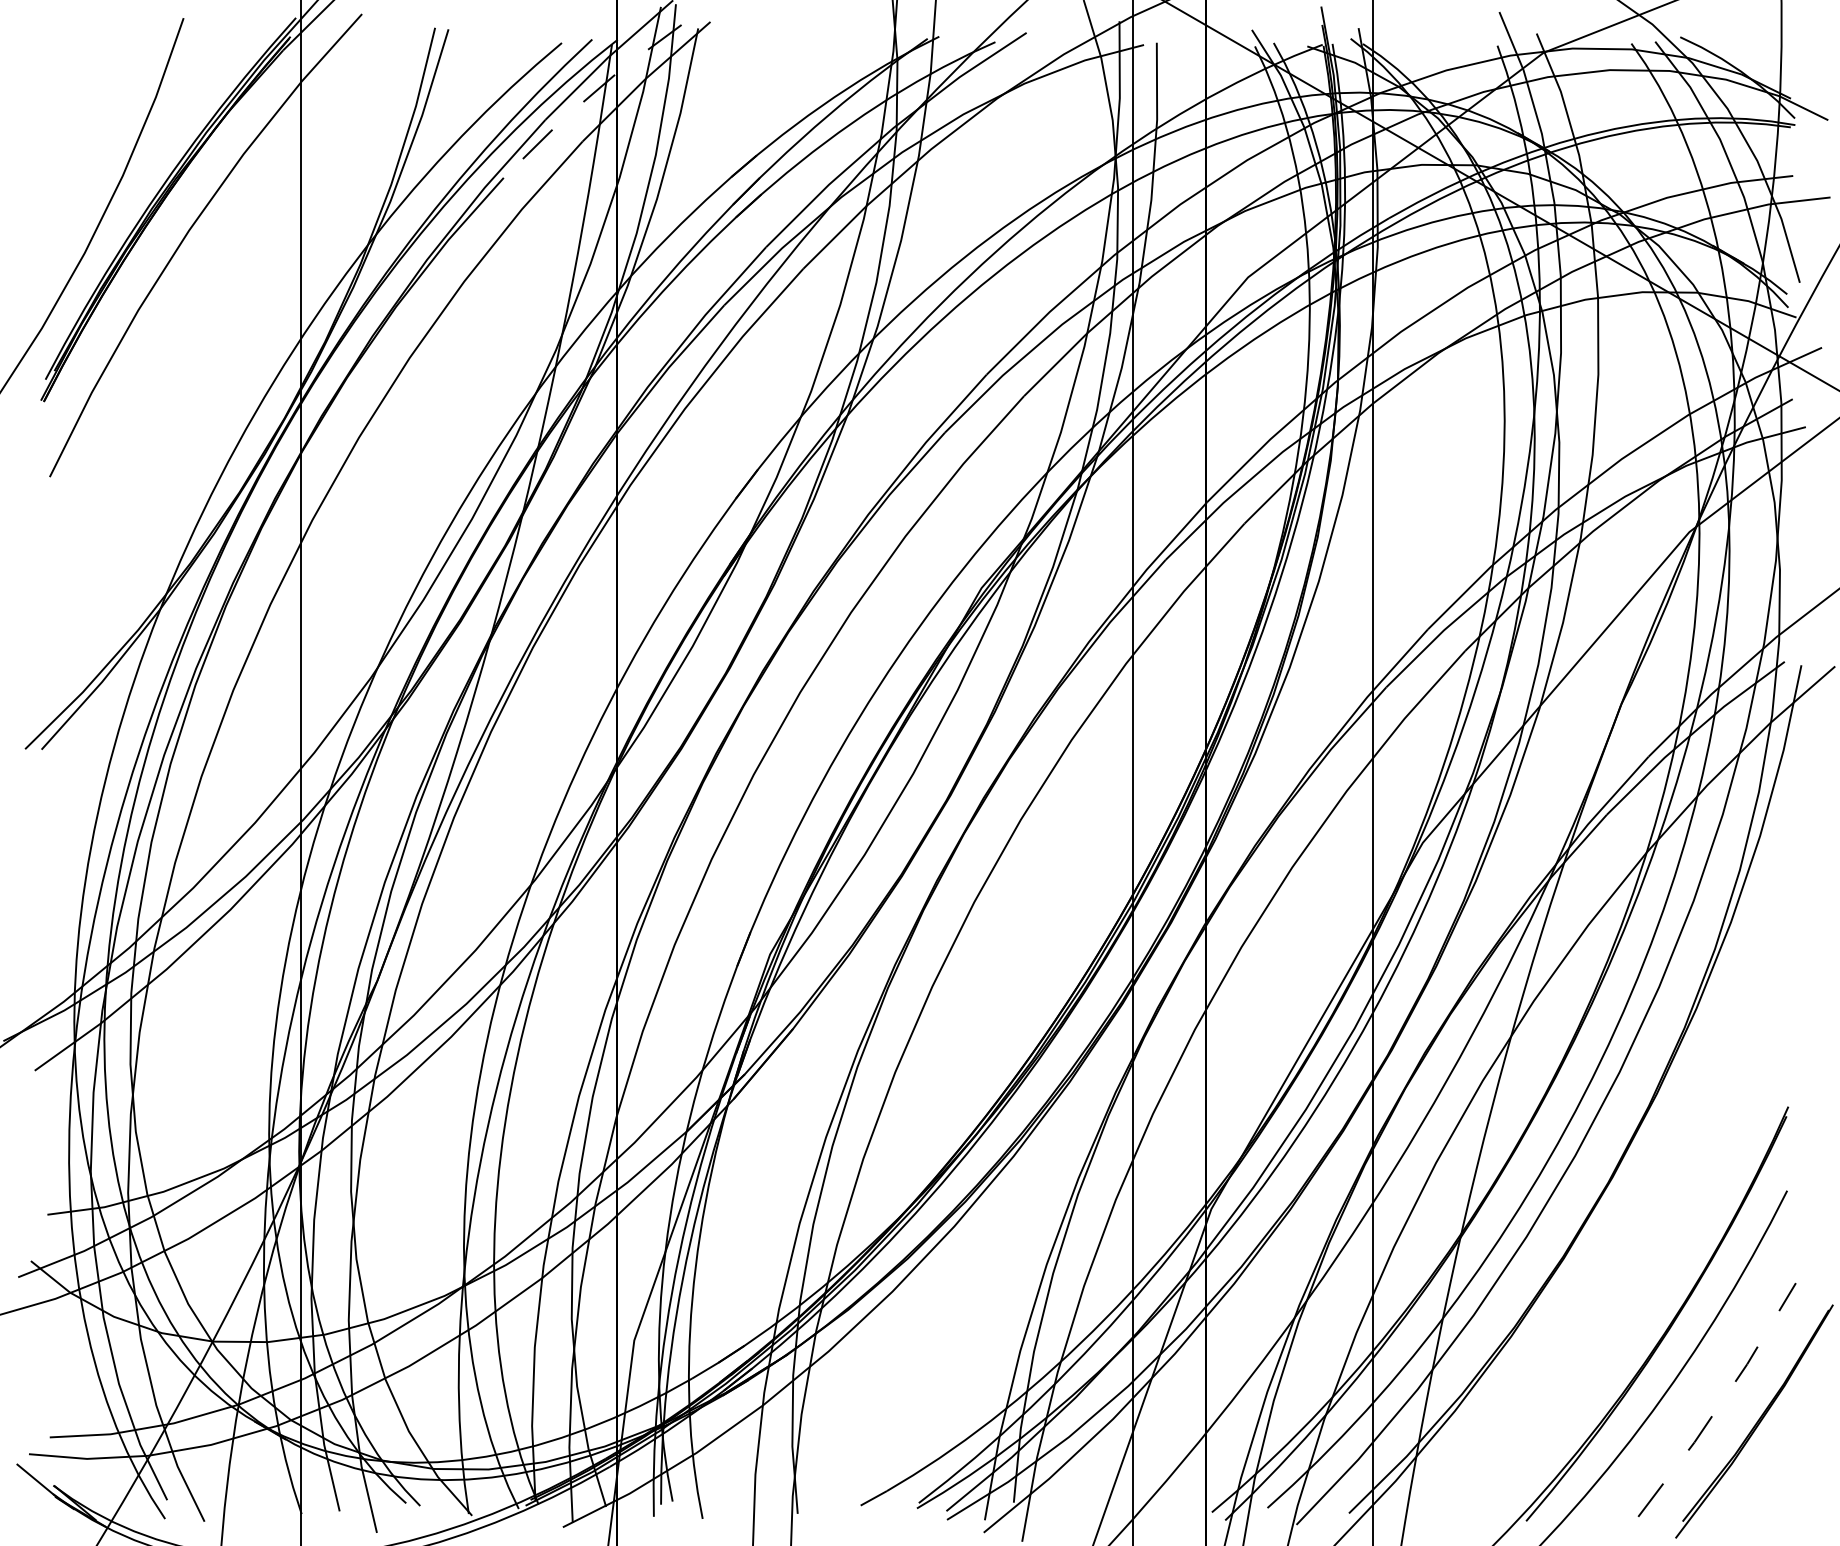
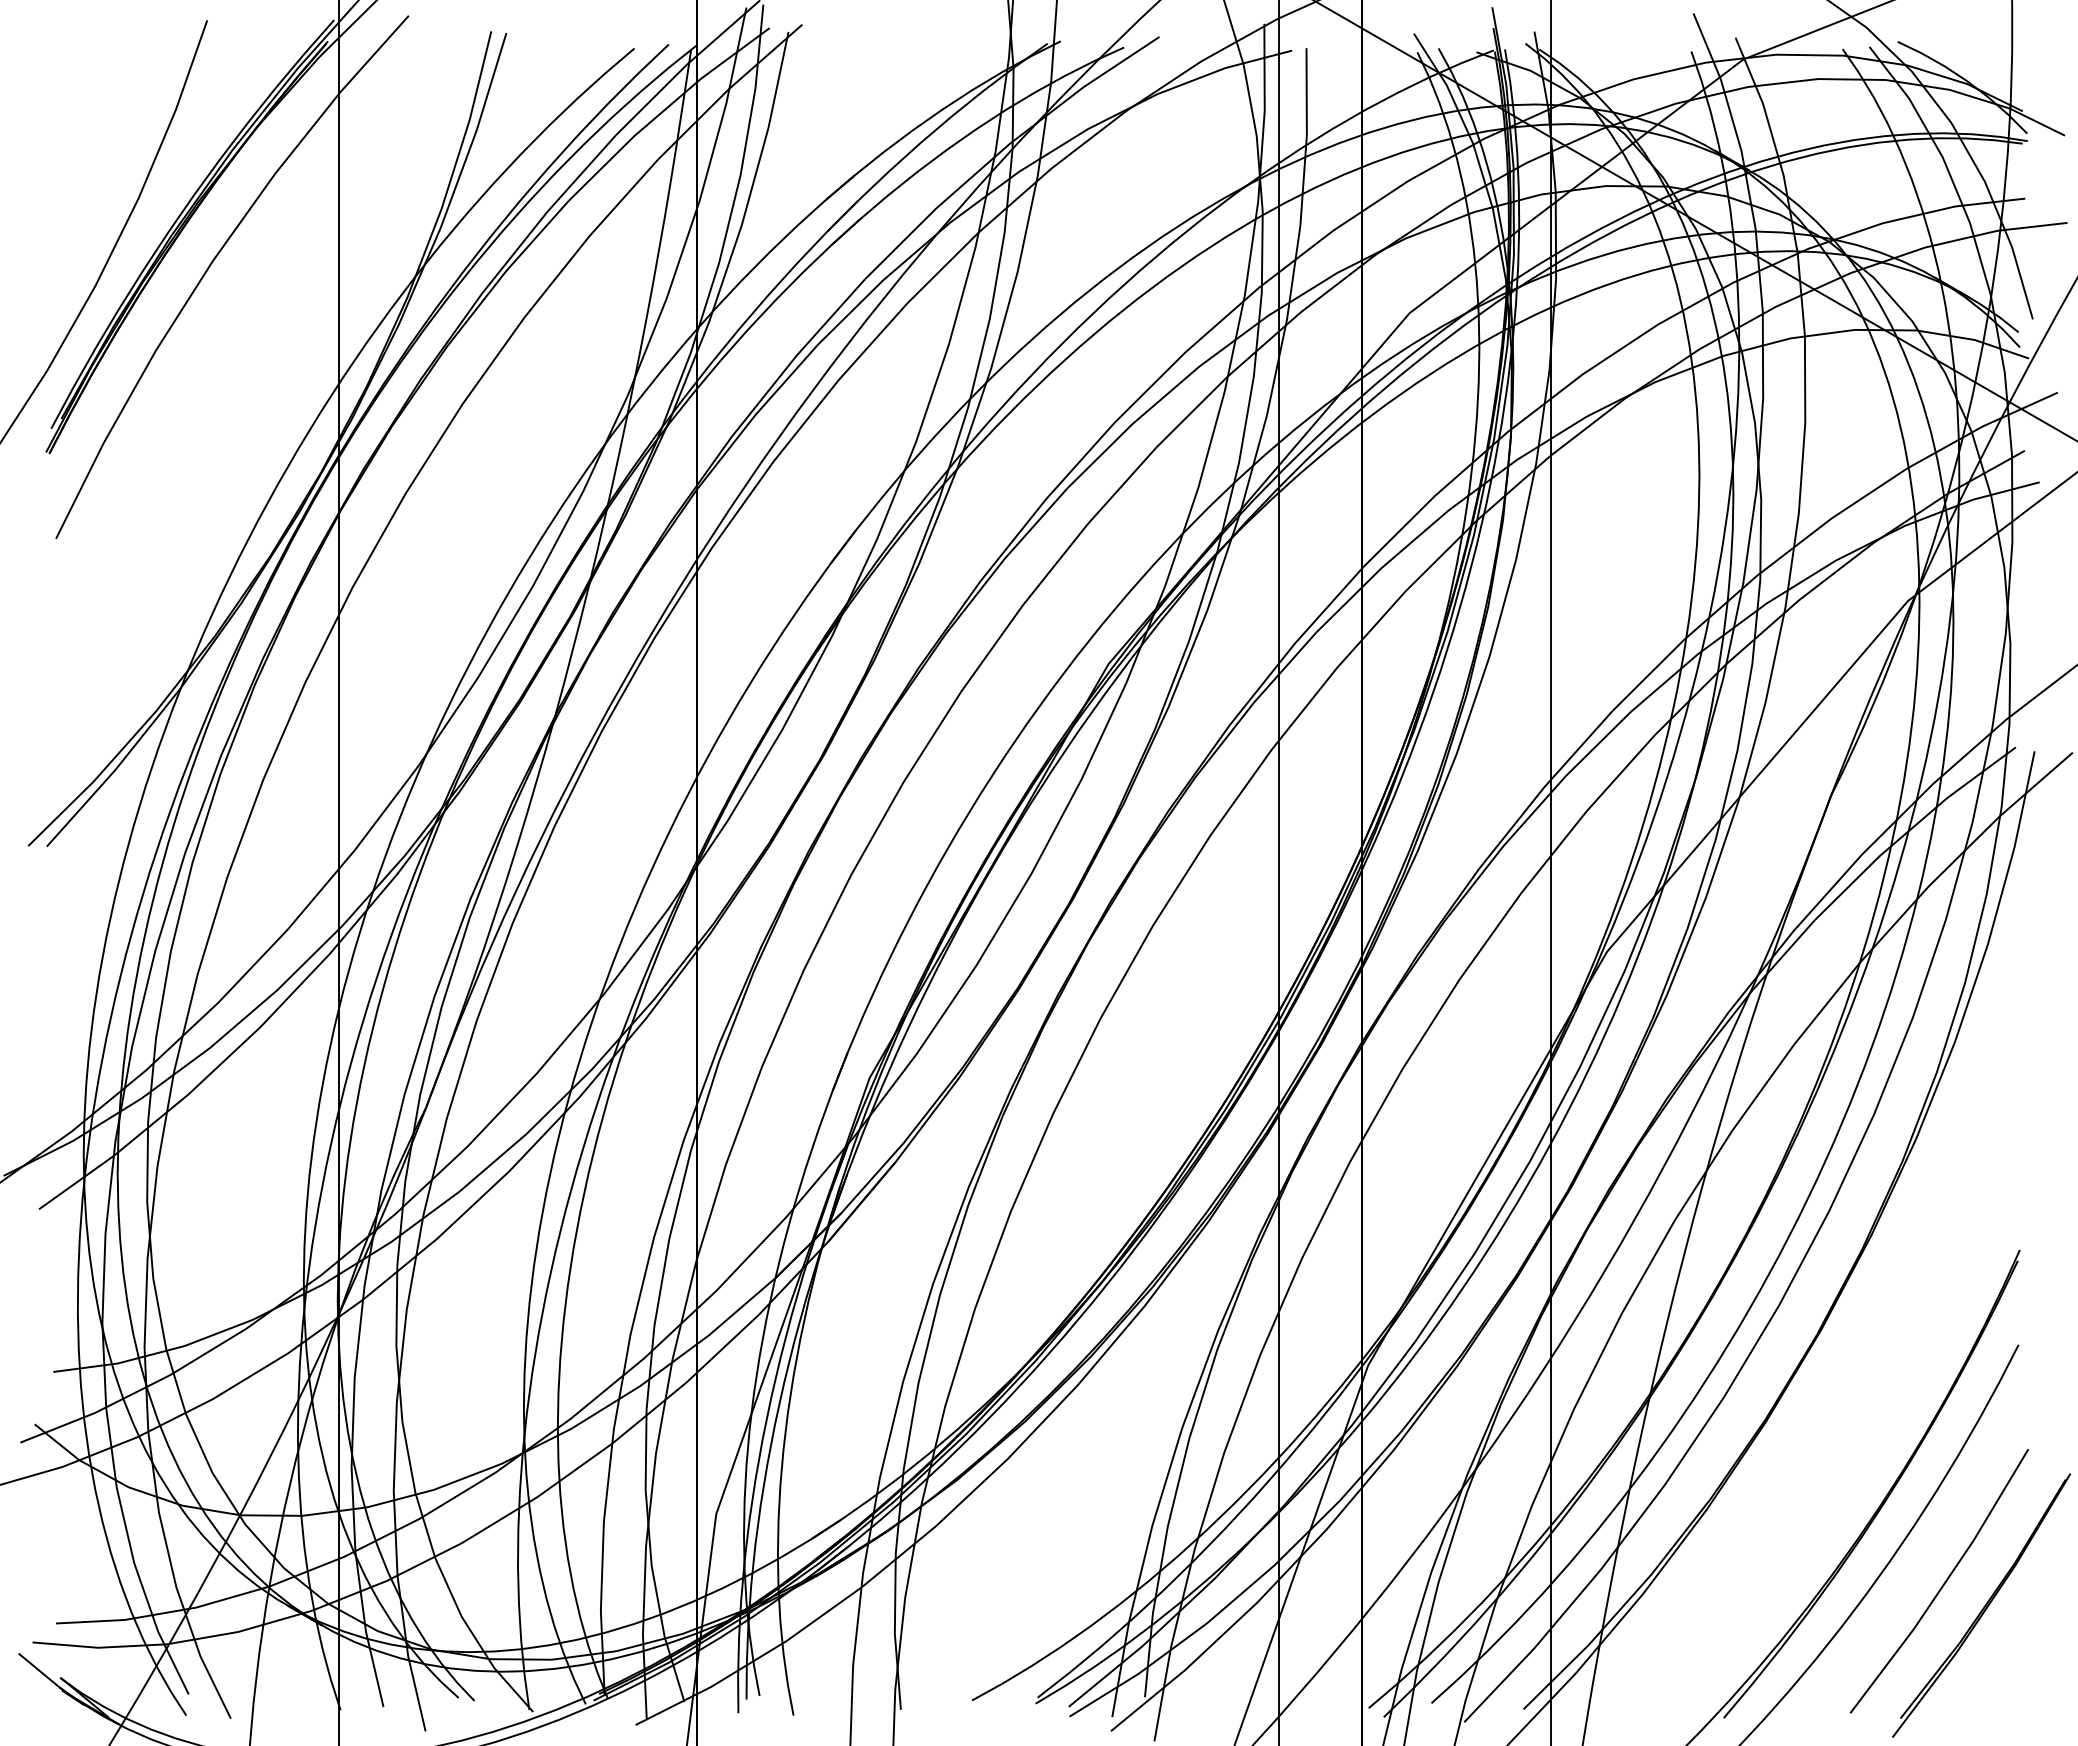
line: (588, 97) -> (664, 109), dashed -> solid
line: (1720, 1402) -> (1943, 1584), dashed -> solid

